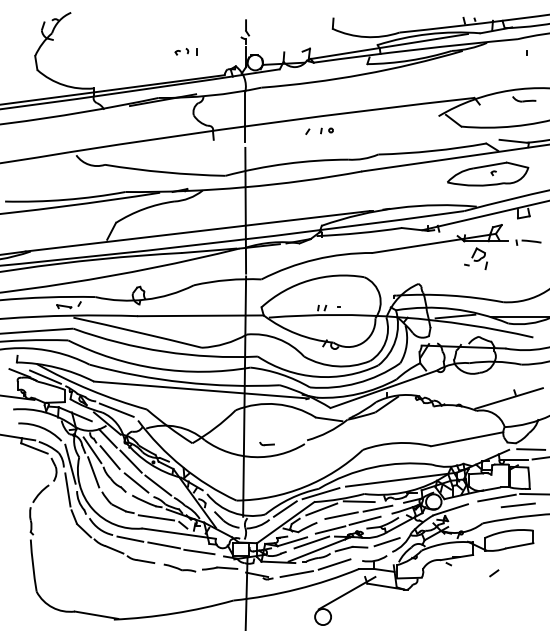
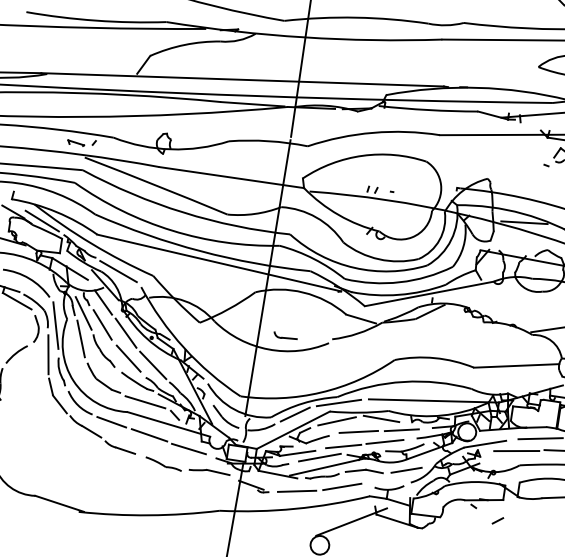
part: (266, 443) -> (284, 335), size x1.43
line: (478, 511) -> (516, 450), added
line: (494, 573) -> (498, 521), moved

